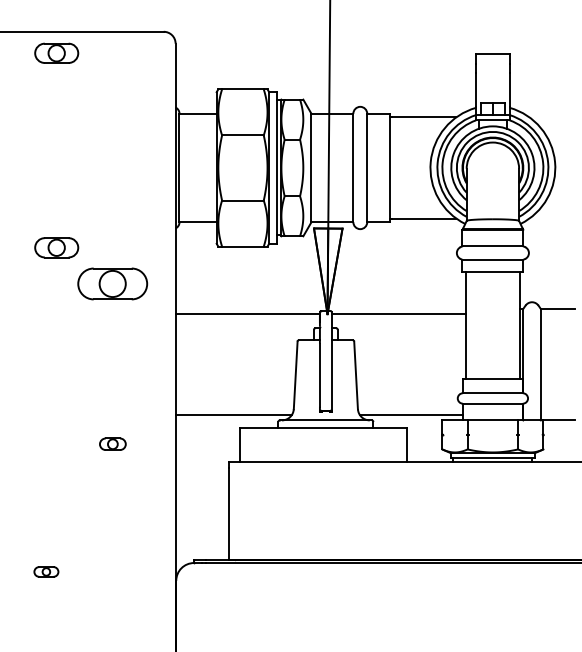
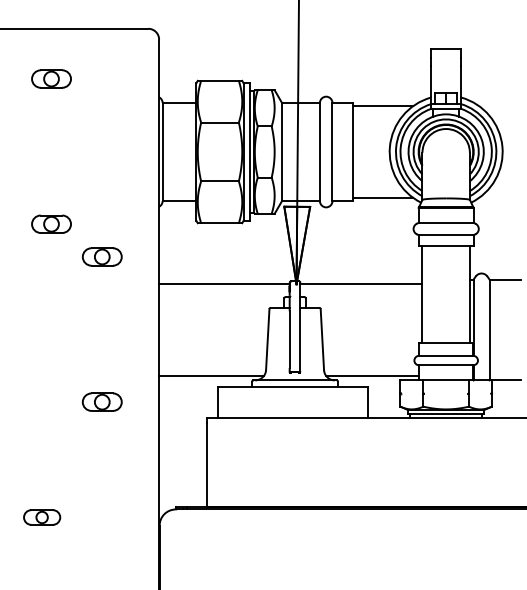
part: (56, 52) -> (51, 78), moved
part: (112, 283) -> (101, 256), size x0.62
part: (112, 443) -> (101, 401), size x1.67
part: (46, 571) -> (42, 517), size x1.67

